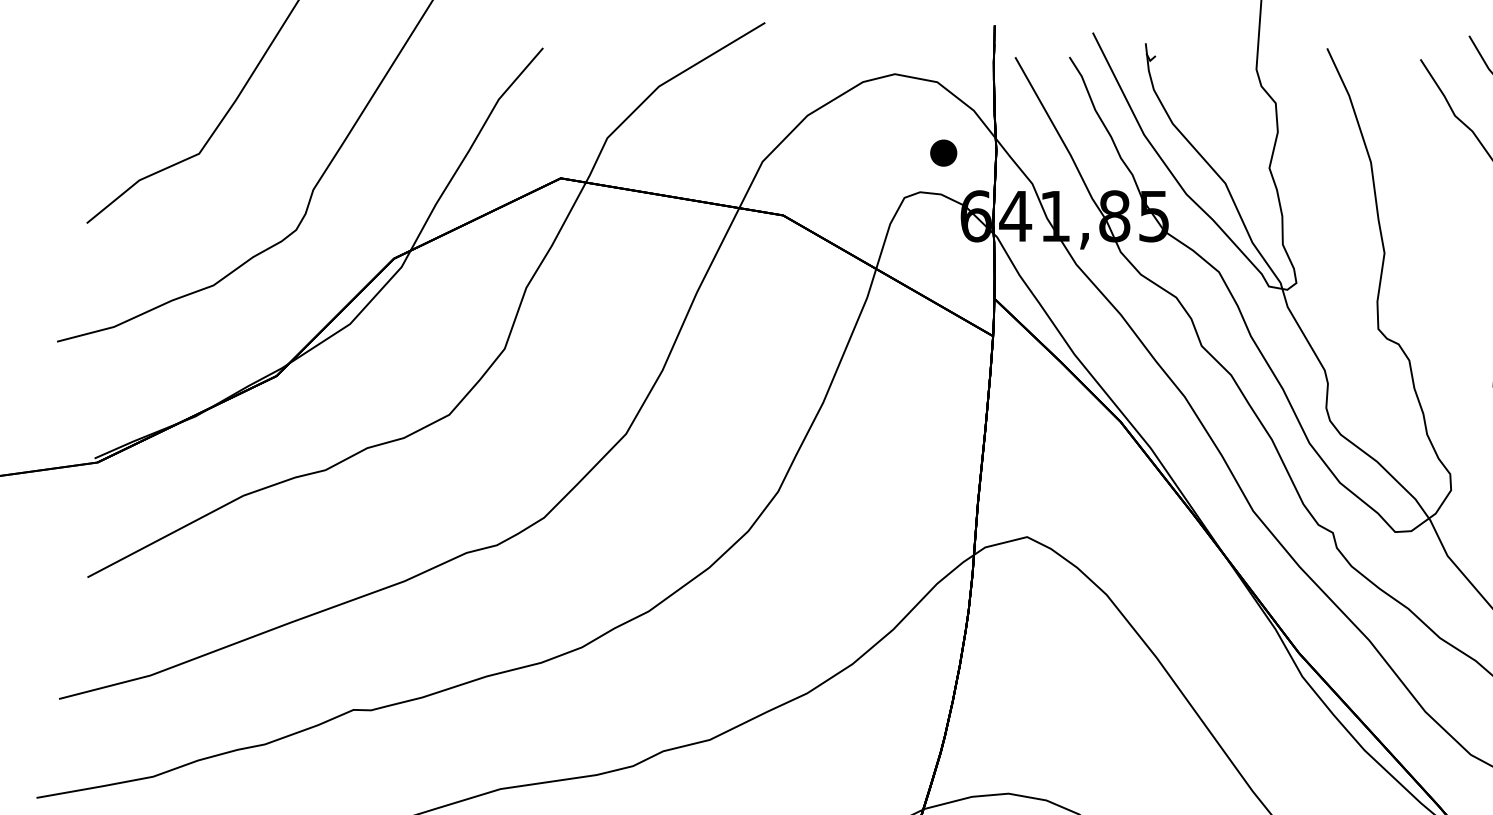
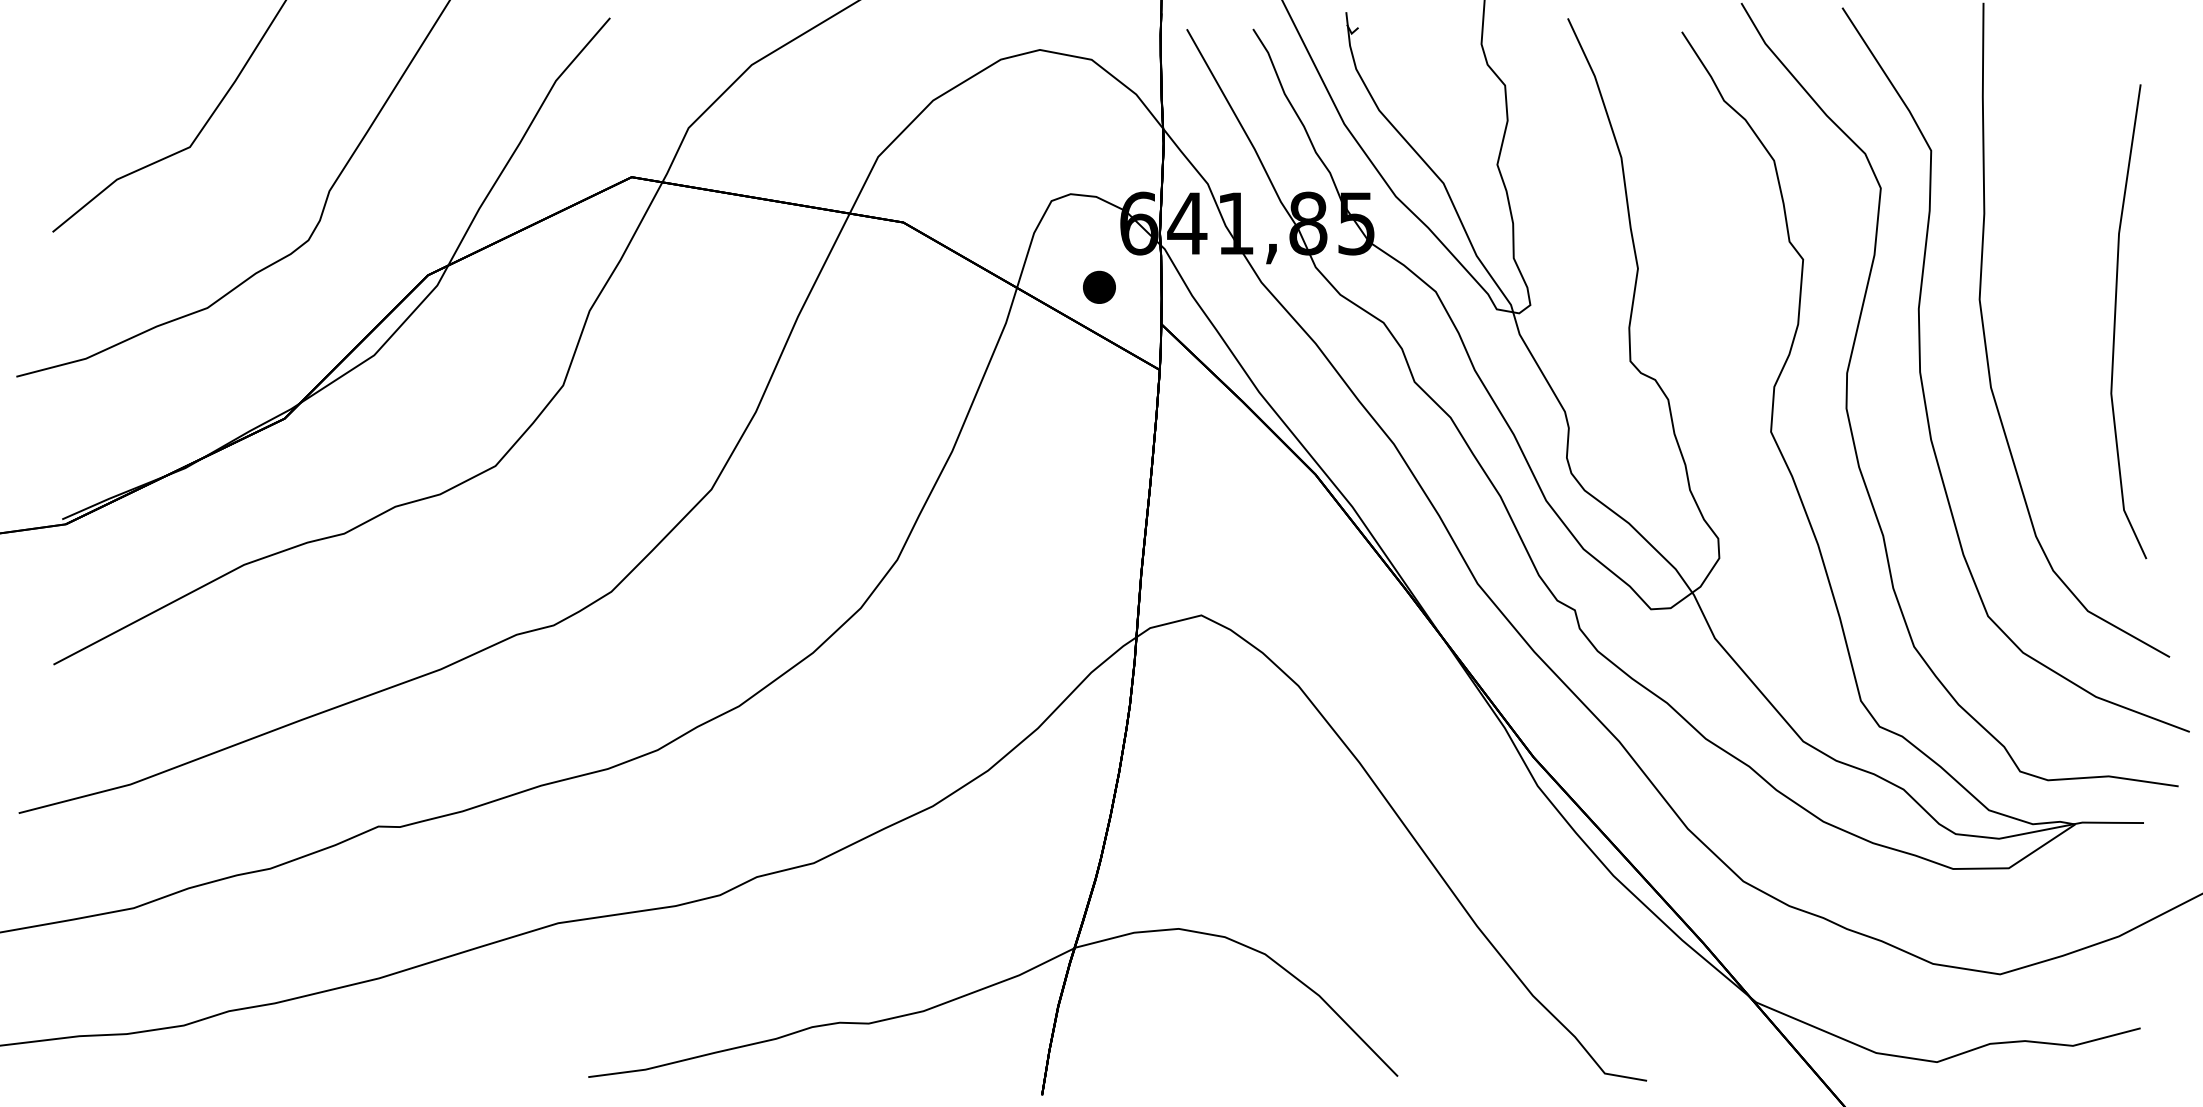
part: (943, 152) -> (1099, 286), moved

